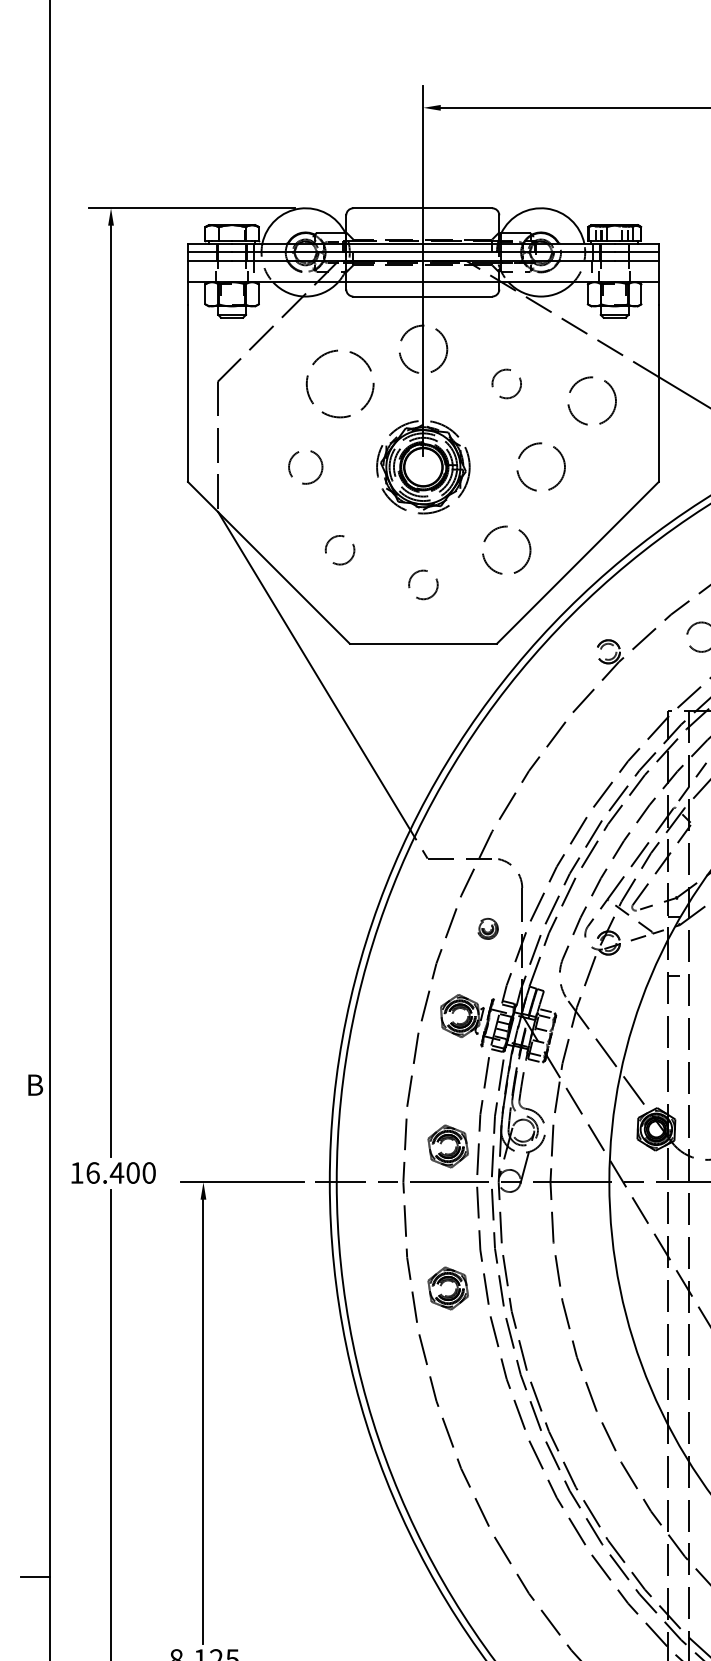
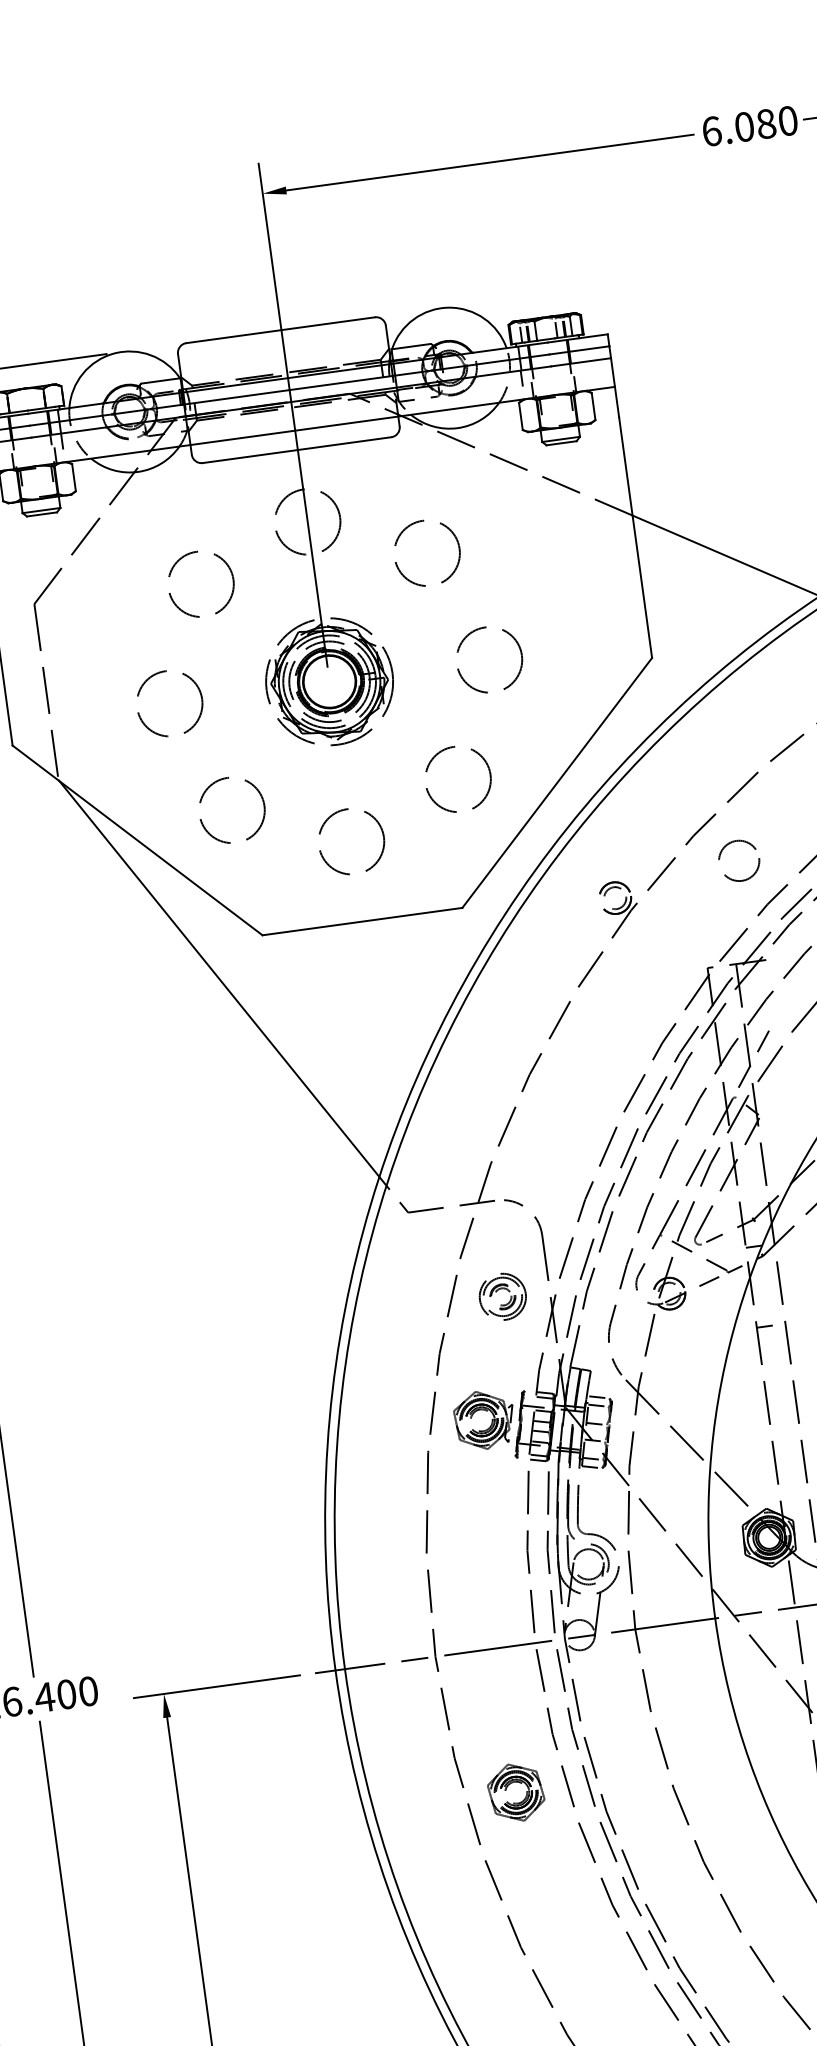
circle: (339, 383) -> (200, 583), size x0.71
circle: (506, 383) -> (426, 552), size x1.67
circle: (591, 400) -> (545, 559), removed
circle: (305, 466) -> (169, 702), size x1.43
circle: (339, 549) -> (230, 809), size x1.67
circle: (423, 584) -> (351, 841), size x1.67
part: (487, 928) -> (502, 1296), size x1.67
part: (447, 1146) -> (488, 1599), removed

